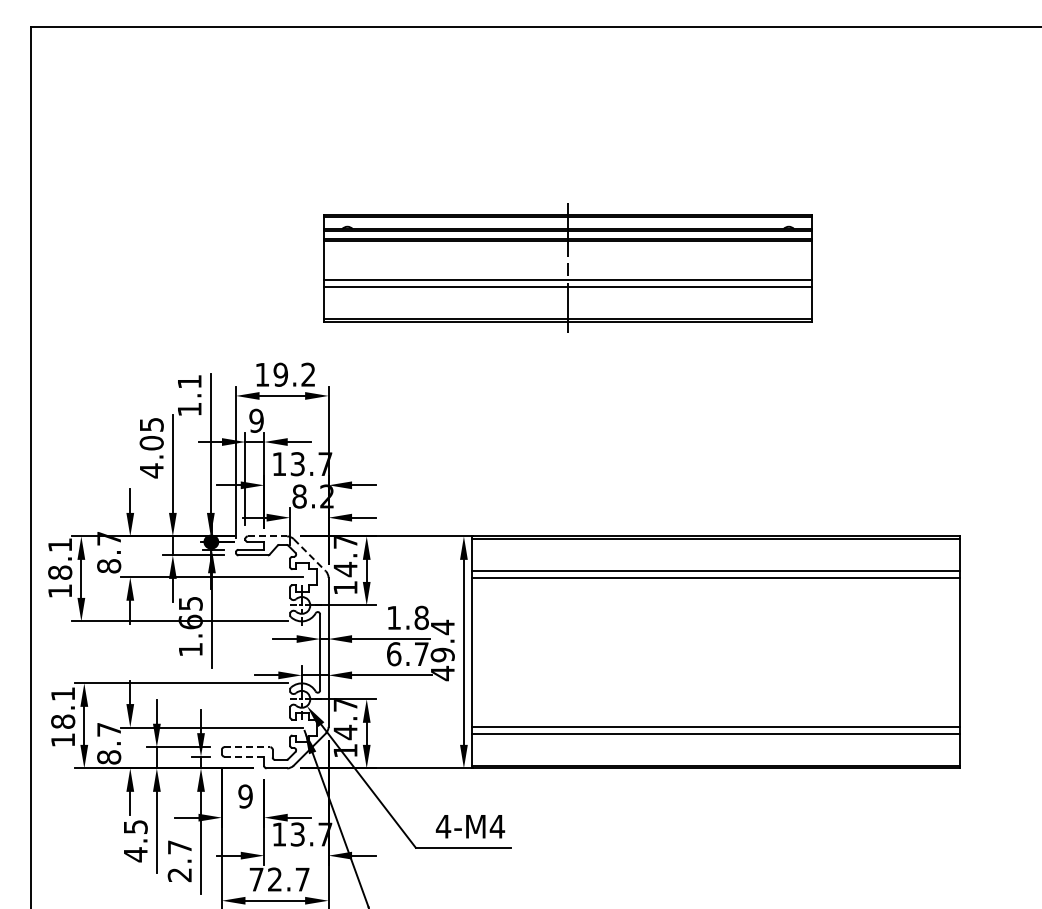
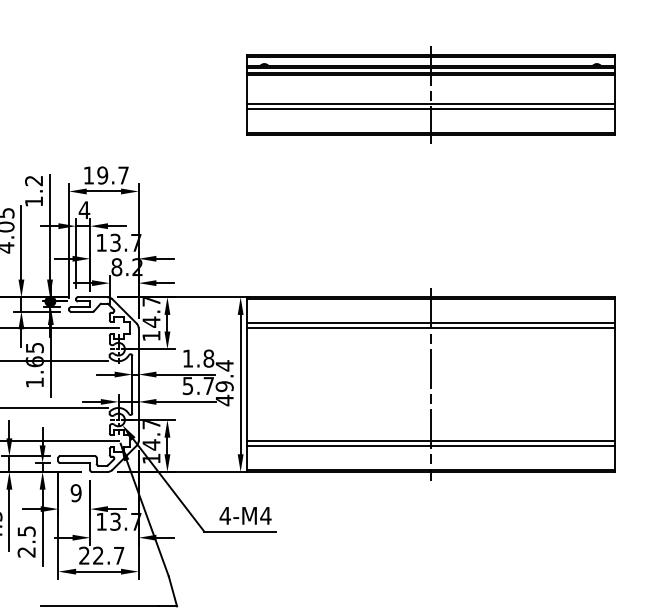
part: (567, 267) -> (430, 94), moved
text: (308, 374) -> (123, 175), 19.2 -> 19.7
text: (189, 381) -> (33, 180), 1.1 -> 1.2
text: (256, 420) -> (84, 209), 9 -> 4
line: (267, 536) -> (92, 297), dashed -> solid
line: (309, 555) -> (124, 311), dashed -> solid
line: (716, 652) -> (430, 384), added
text: (394, 654) -> (188, 386), 6.7 -> 5.7
line: (247, 747) -> (77, 456), dashed -> solid
line: (244, 756) -> (75, 463), dashed -> solid
text: (179, 847) -> (26, 531), 2.7 -> 2.5
text: (256, 879) -> (84, 555), 72.7 -> 22.7

